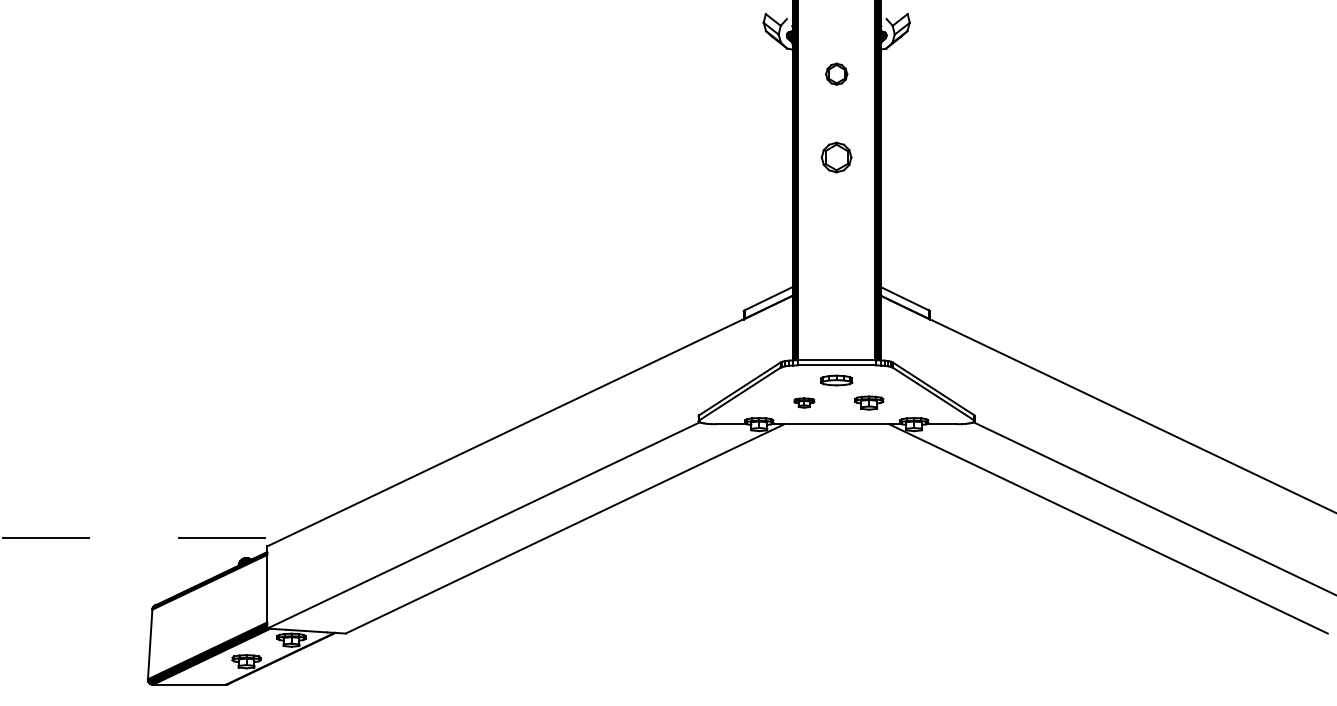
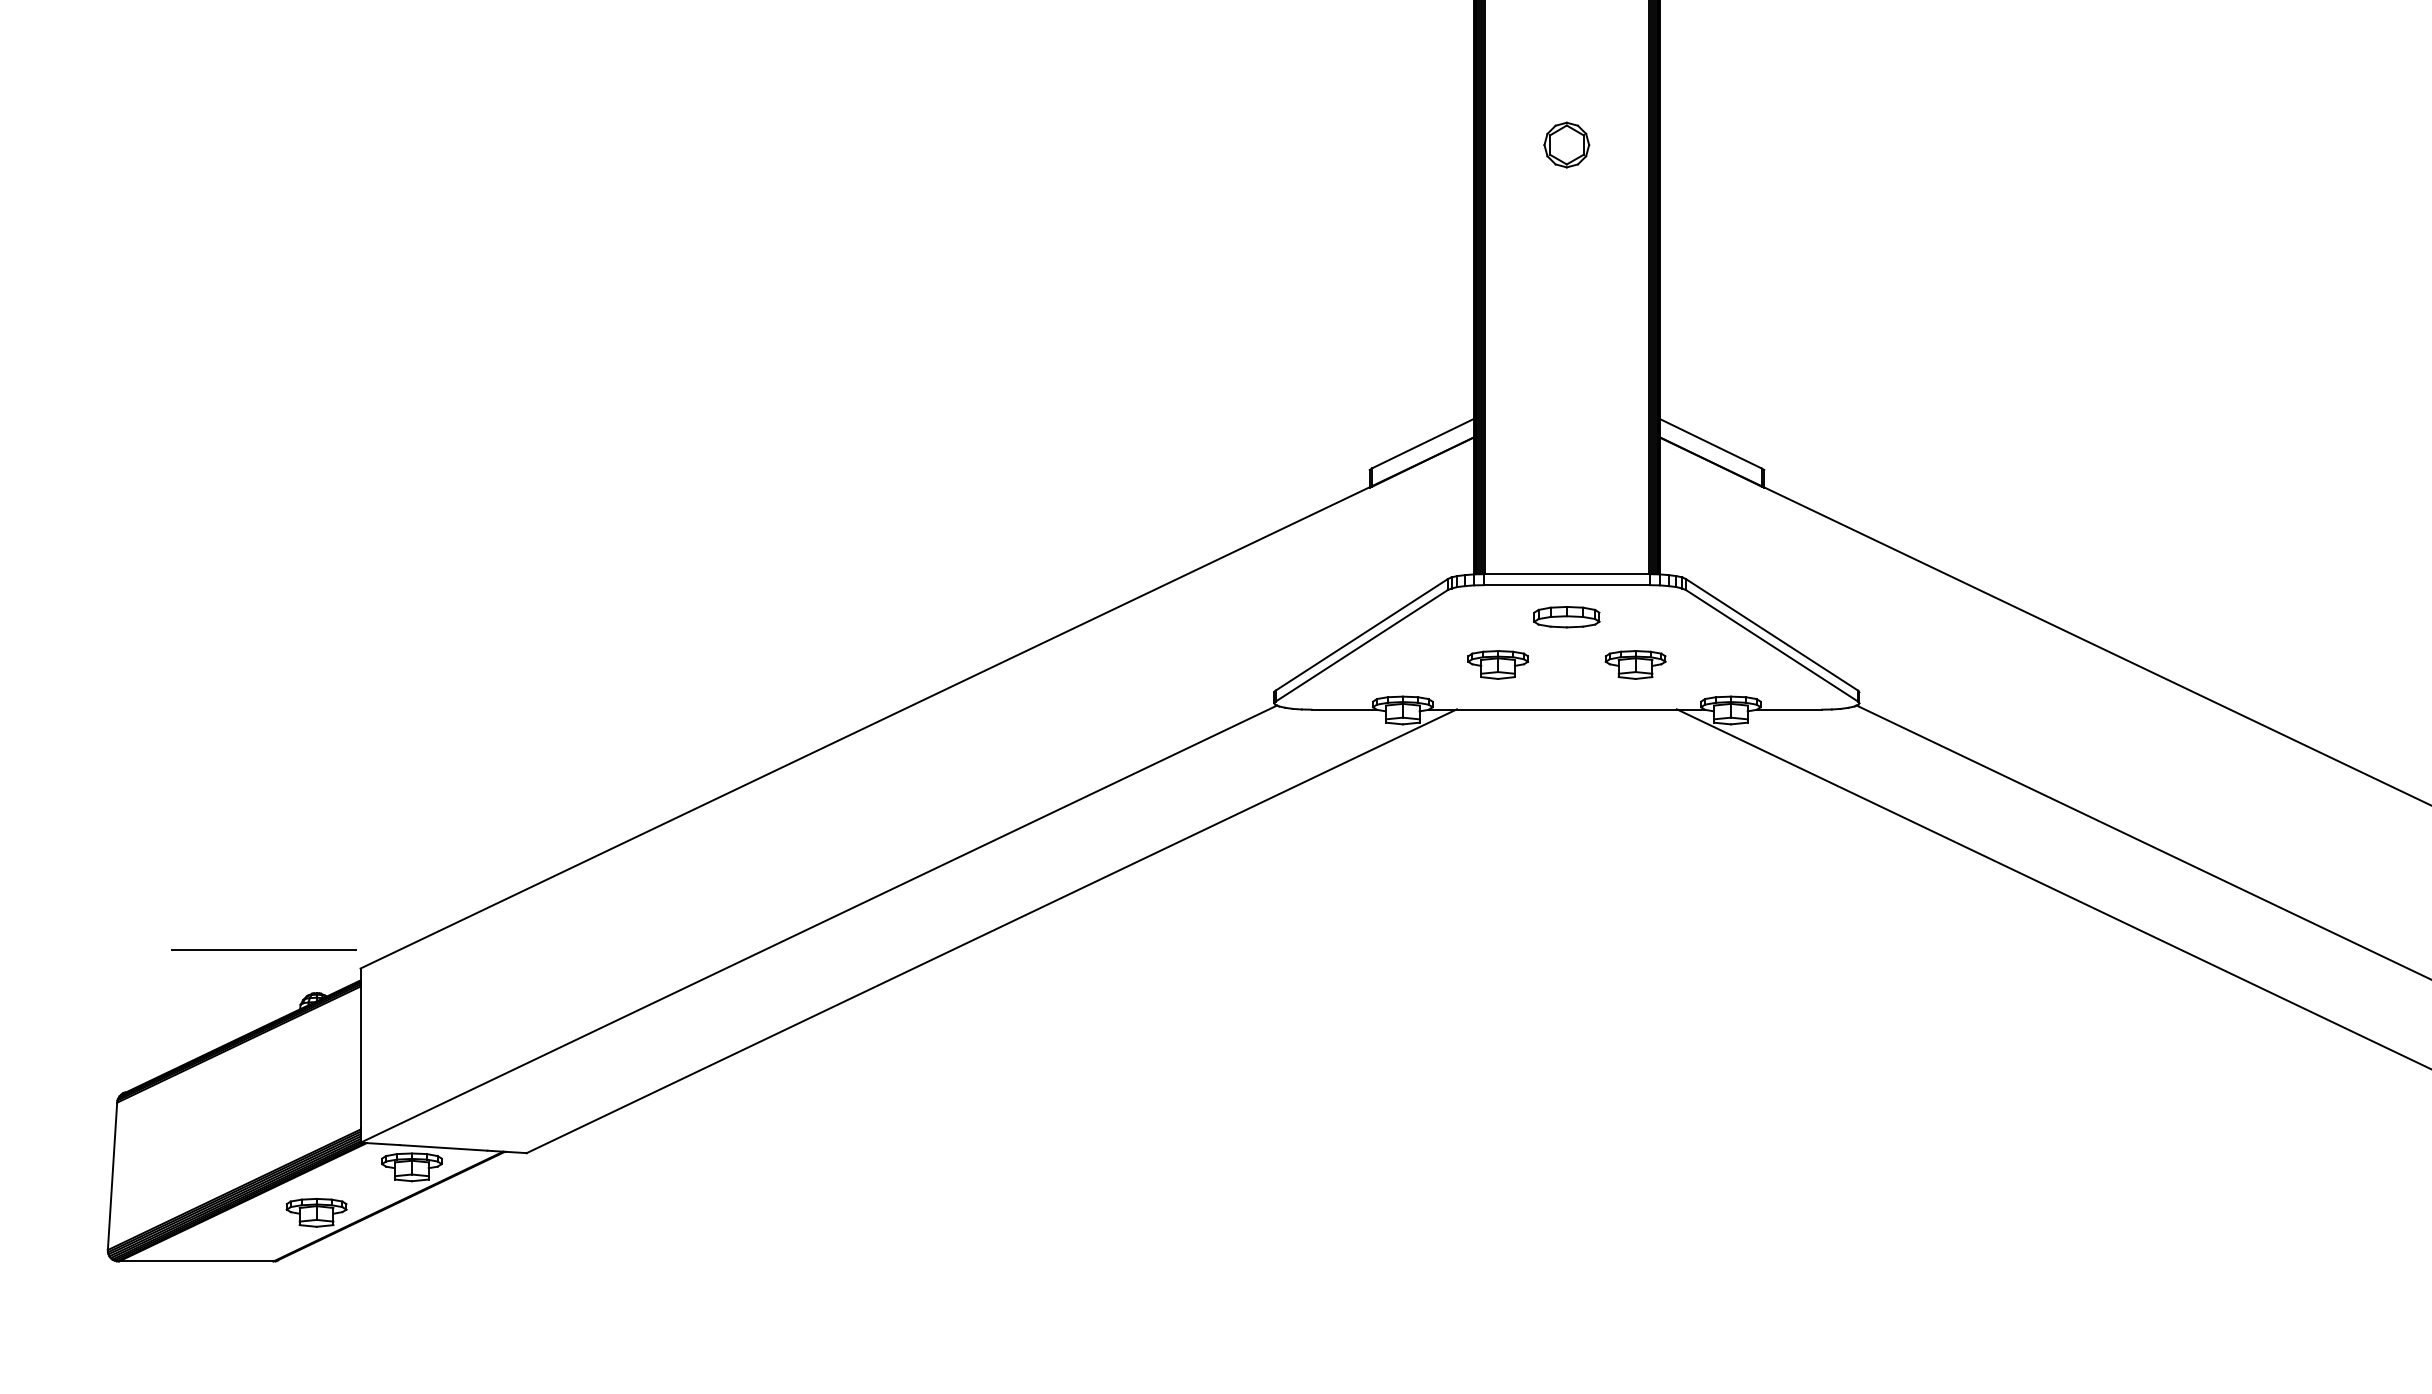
part: (836, 157) -> (1566, 144), size x0.71
part: (804, 402) -> (1498, 663), size x1.43

